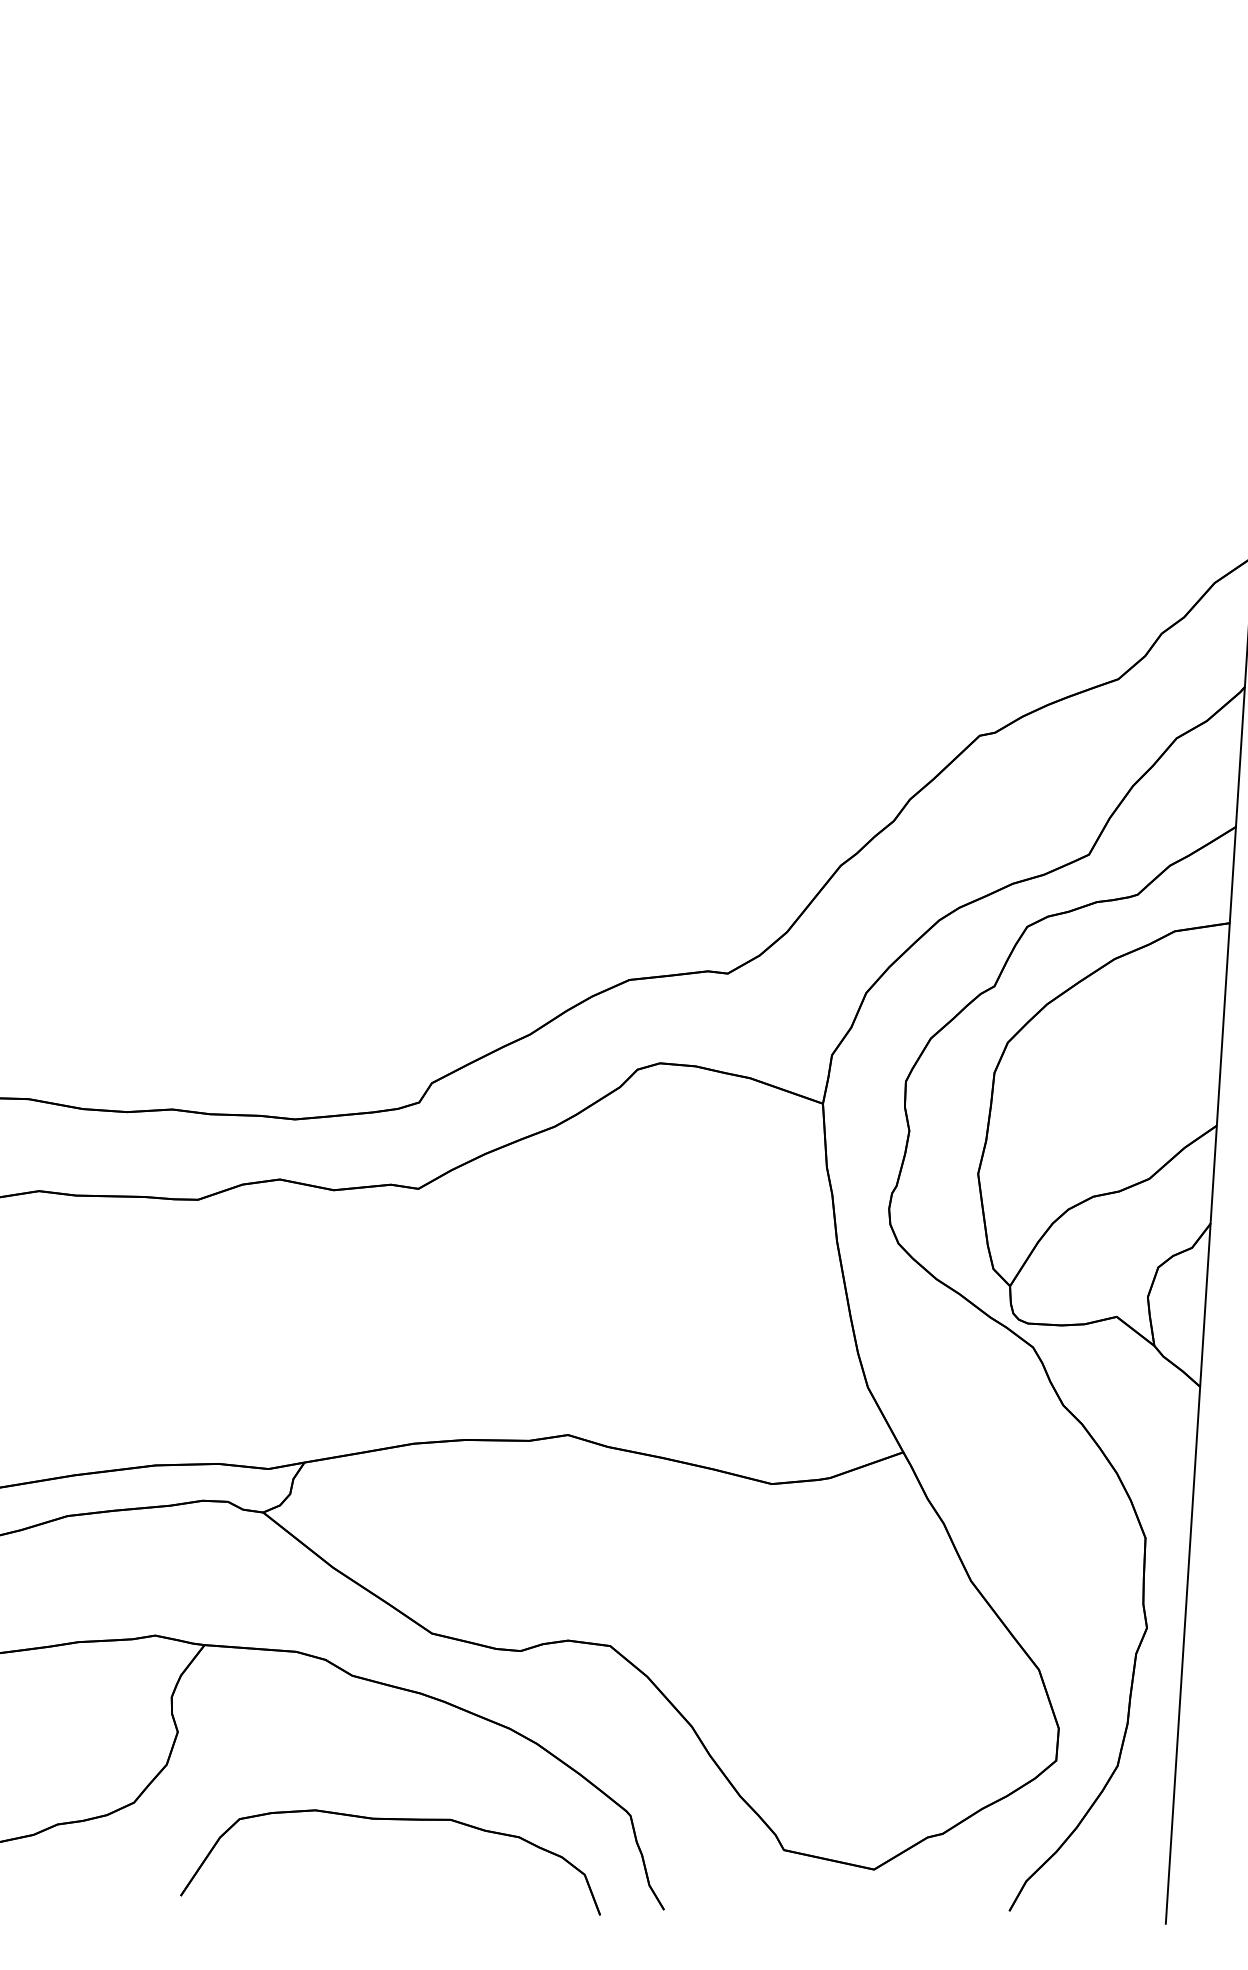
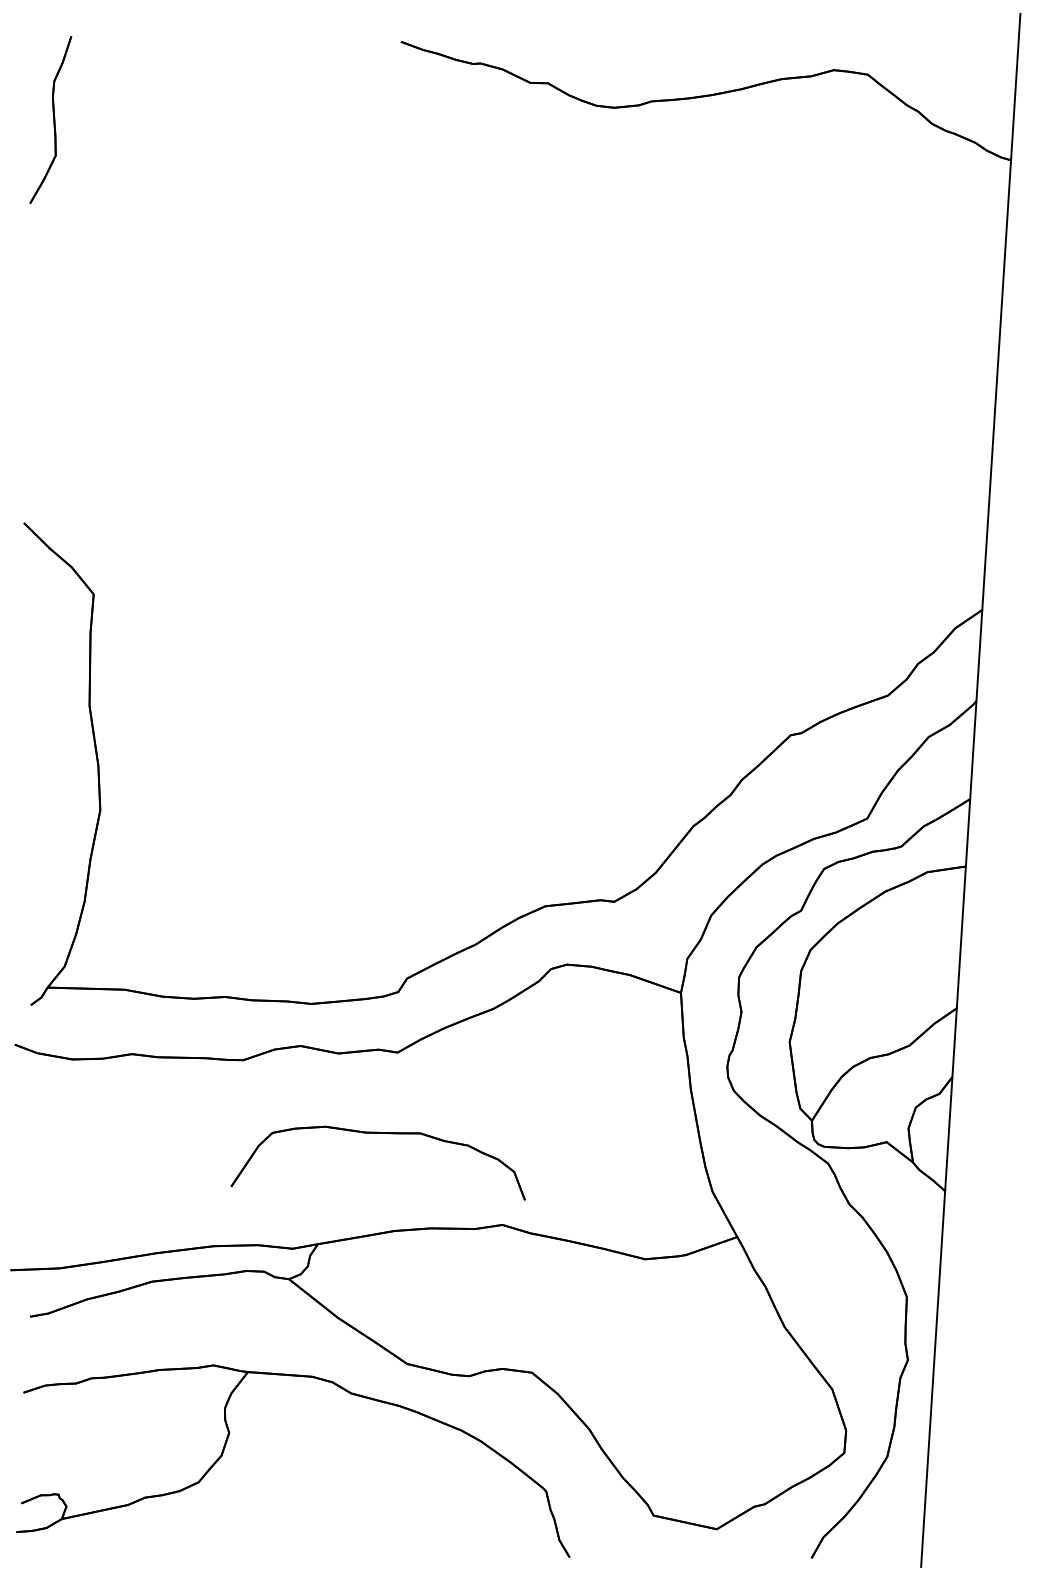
part: (389, 1819) -> (377, 1133), moved

